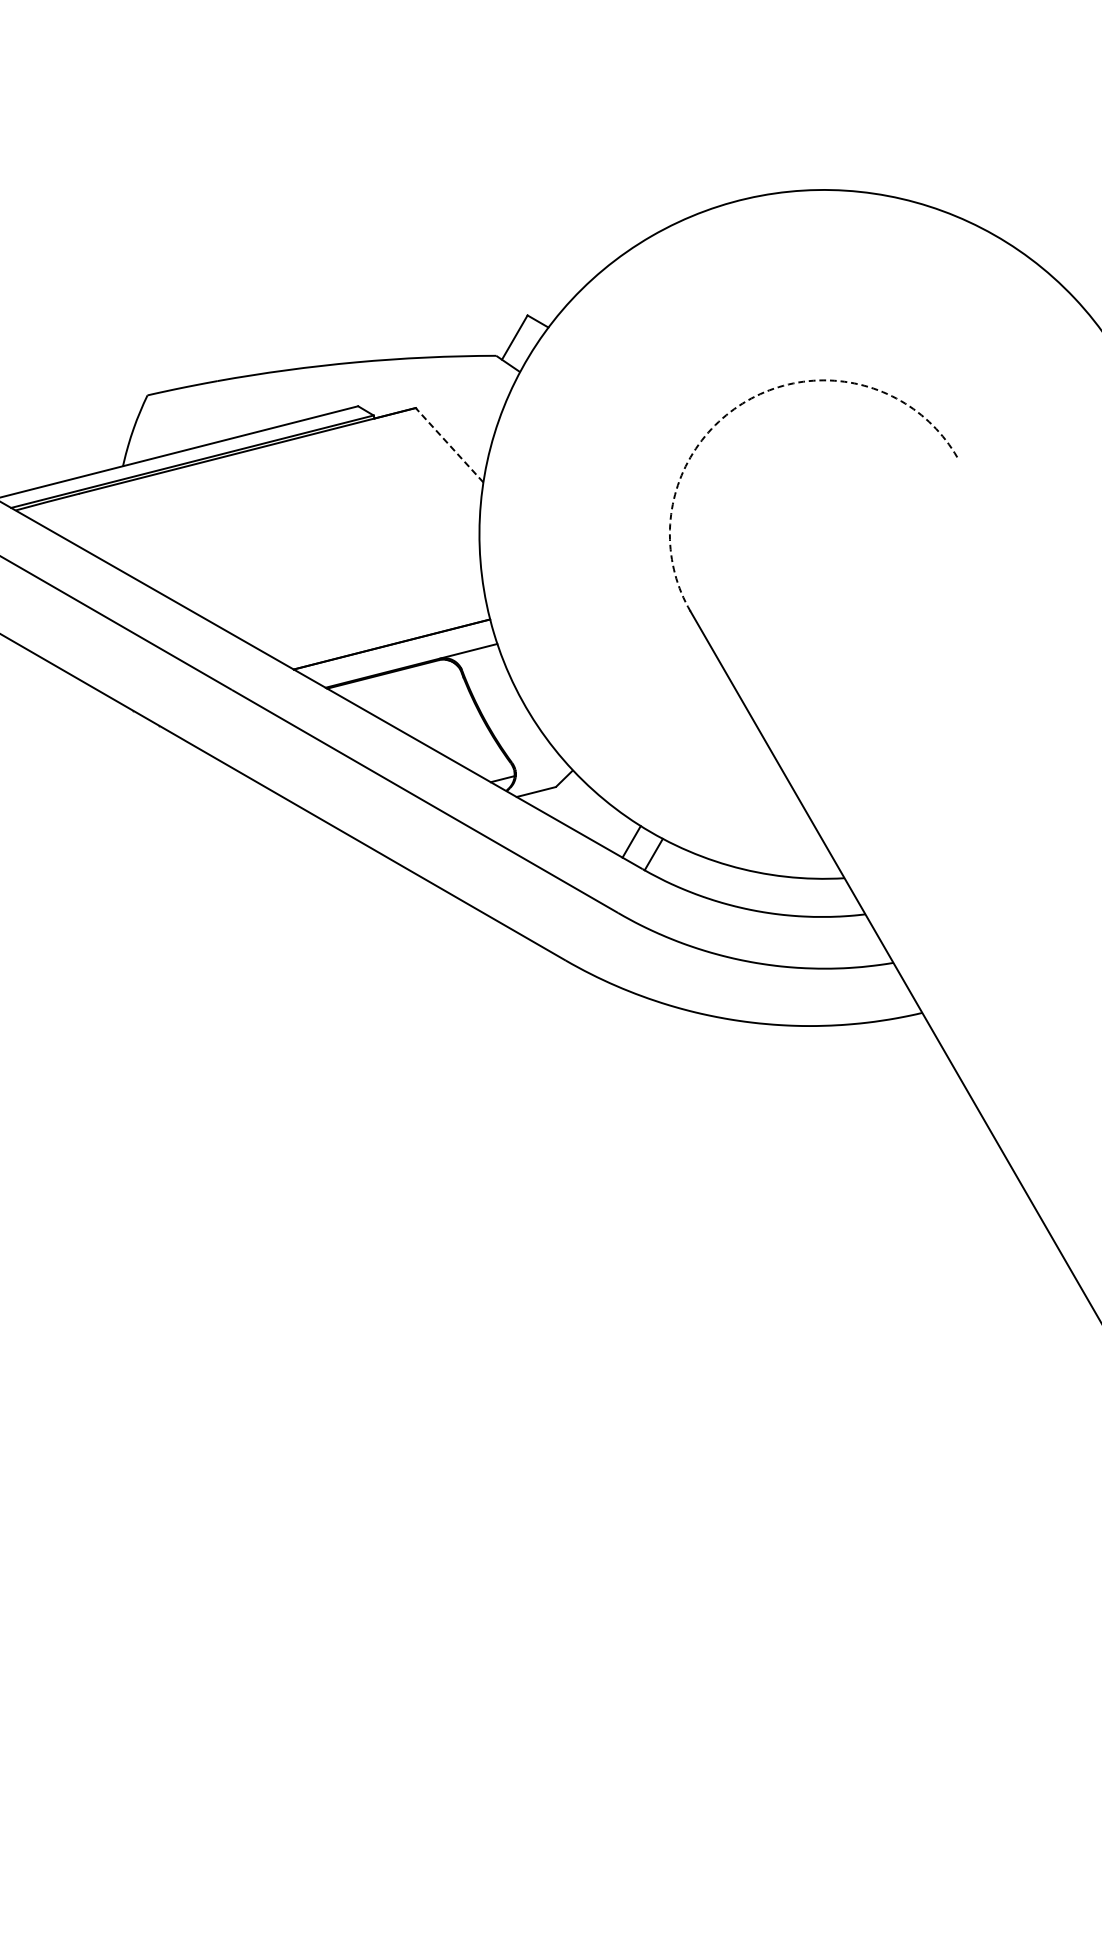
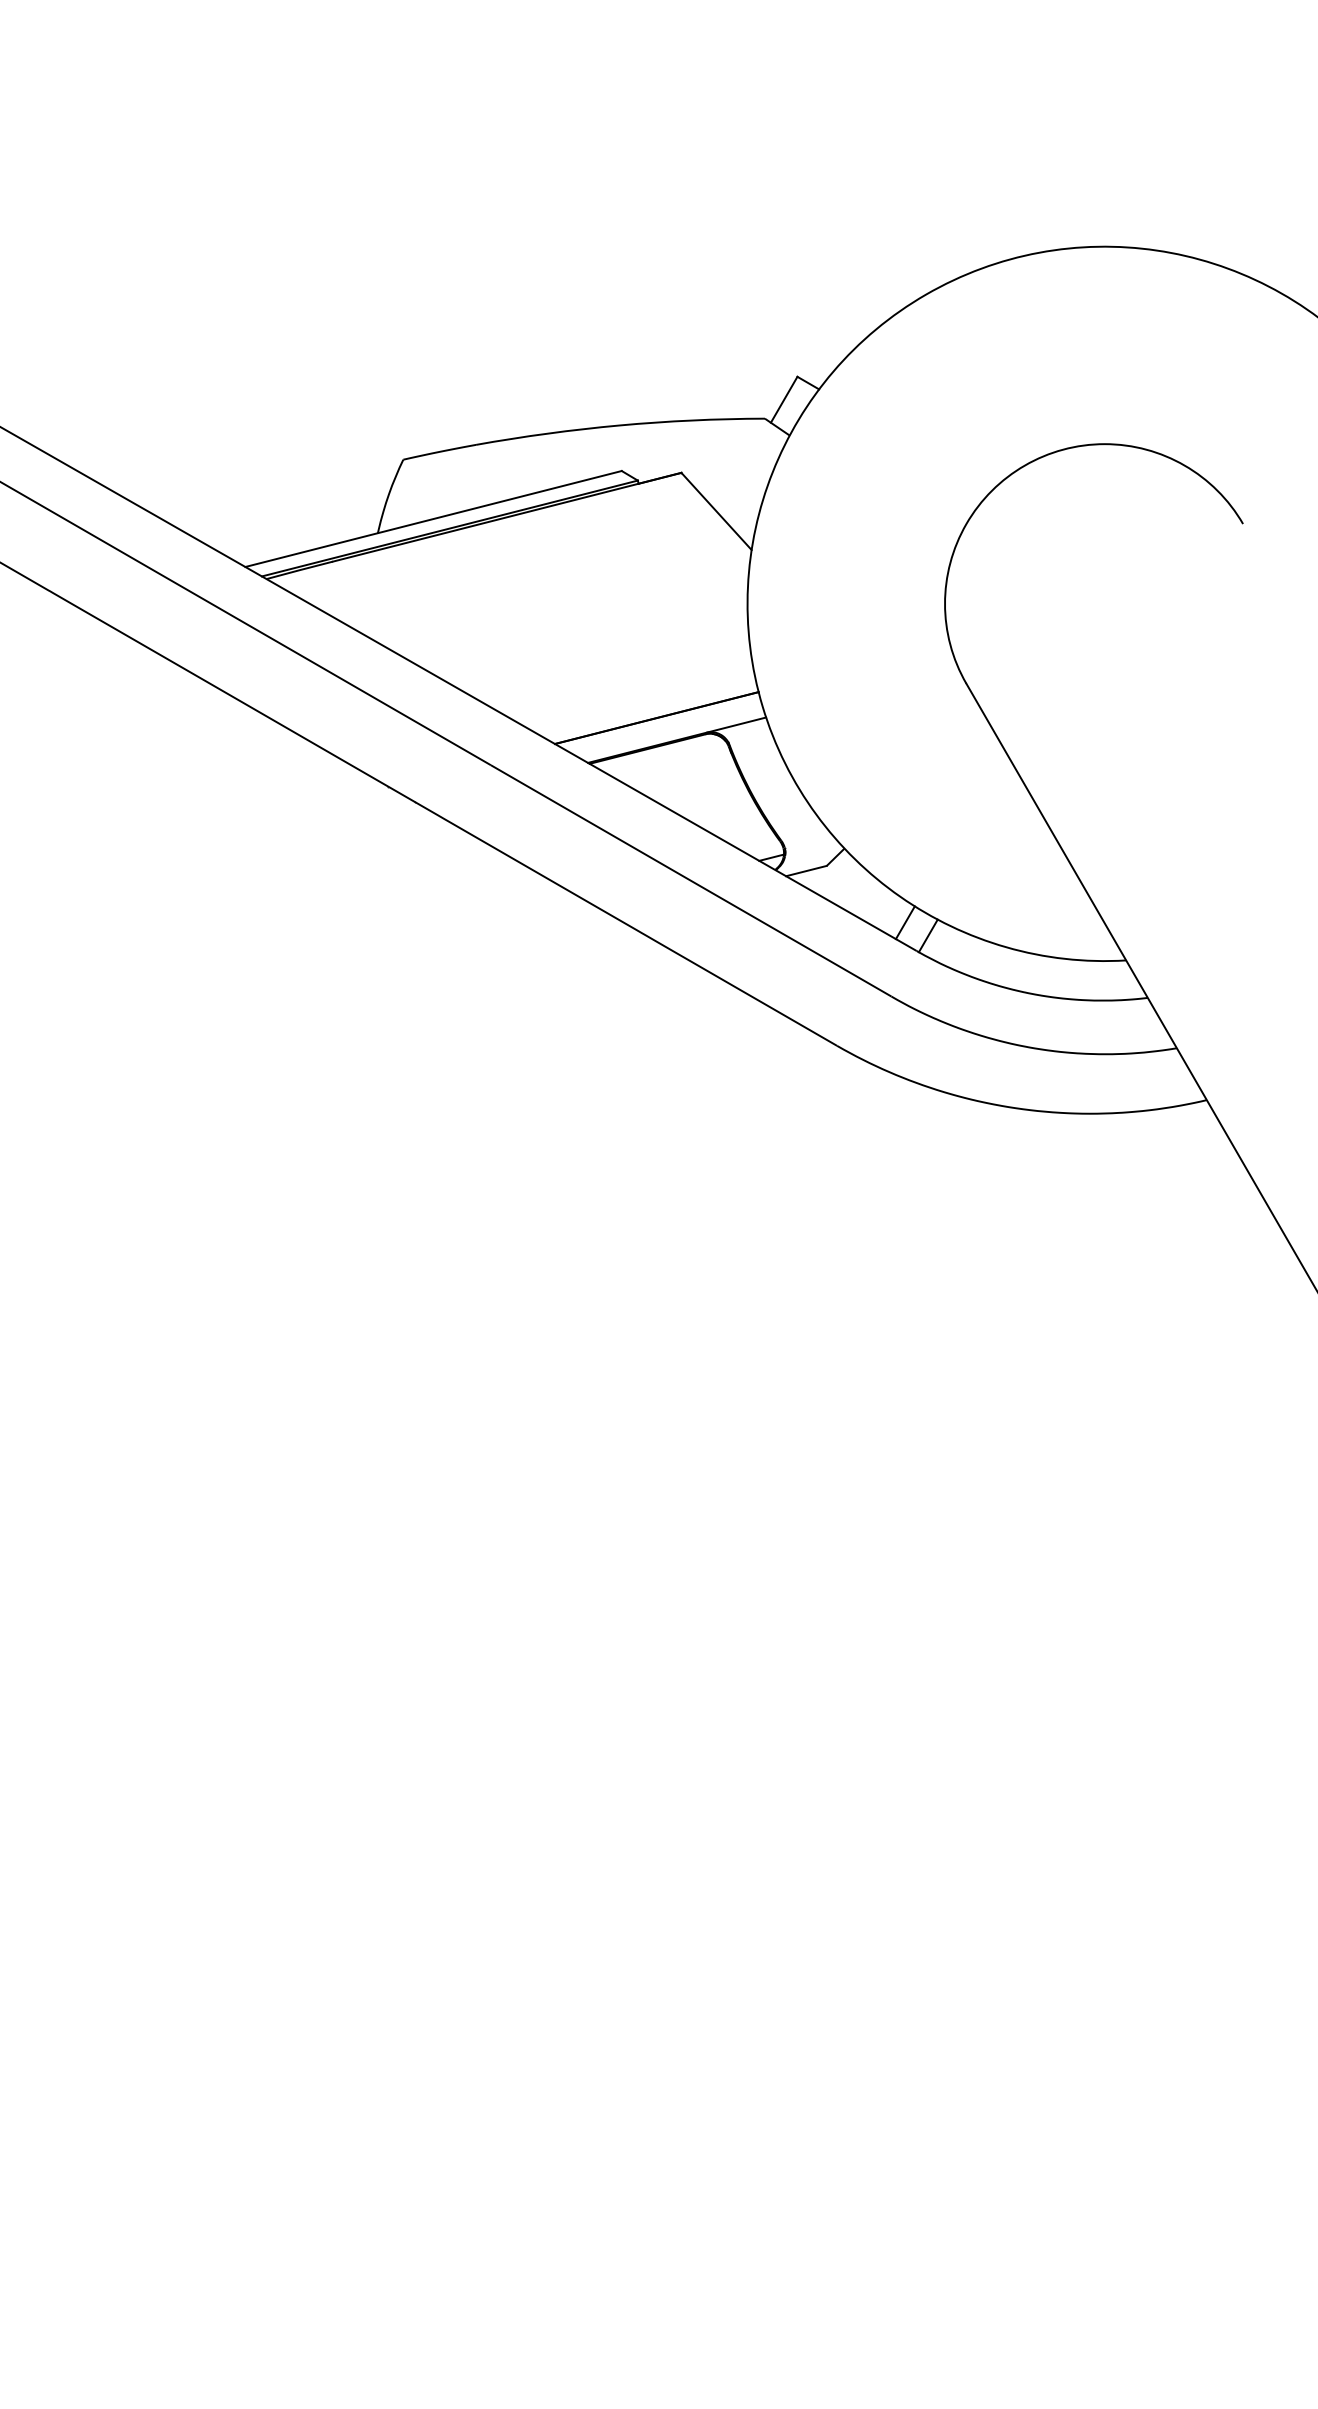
arc: (746, 400) -> (1024, 465), dashed -> solid
line: (449, 445) -> (716, 511), dashed -> solid

